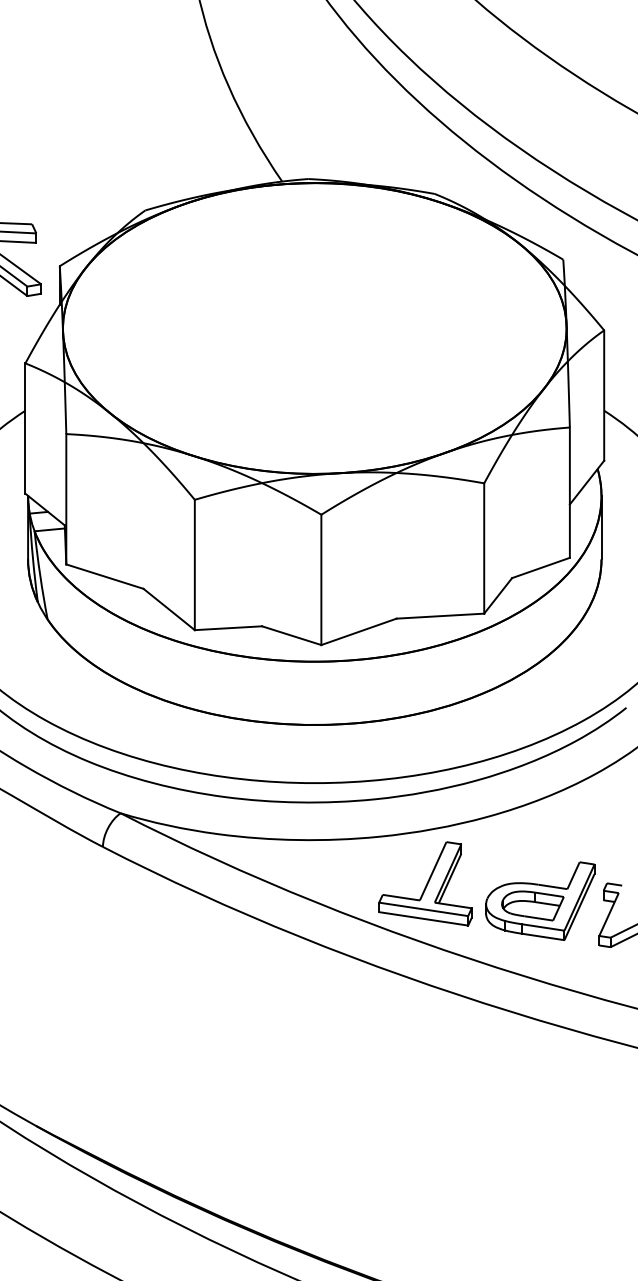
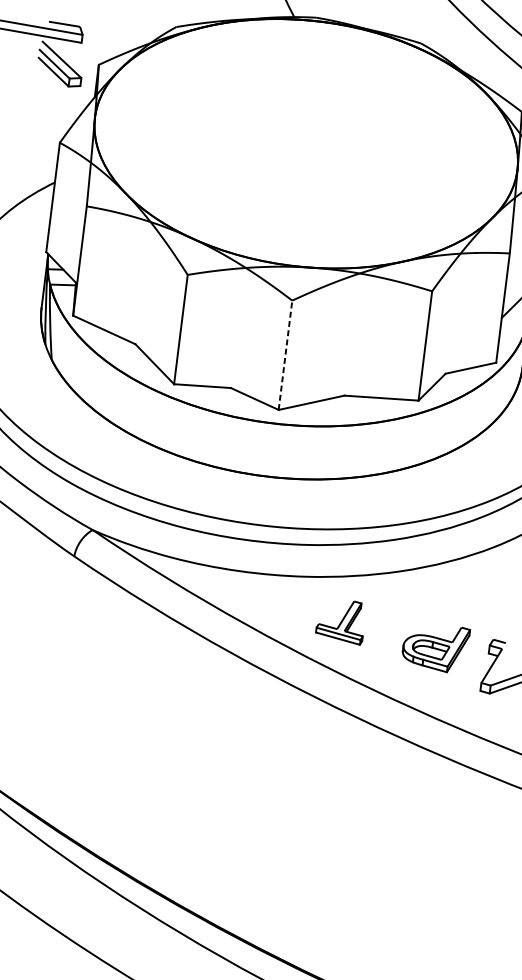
line: (321, 579) -> (285, 354), solid -> dashed
part: (425, 883) -> (341, 620), size x0.6
part: (540, 900) -> (435, 647), size x0.7

